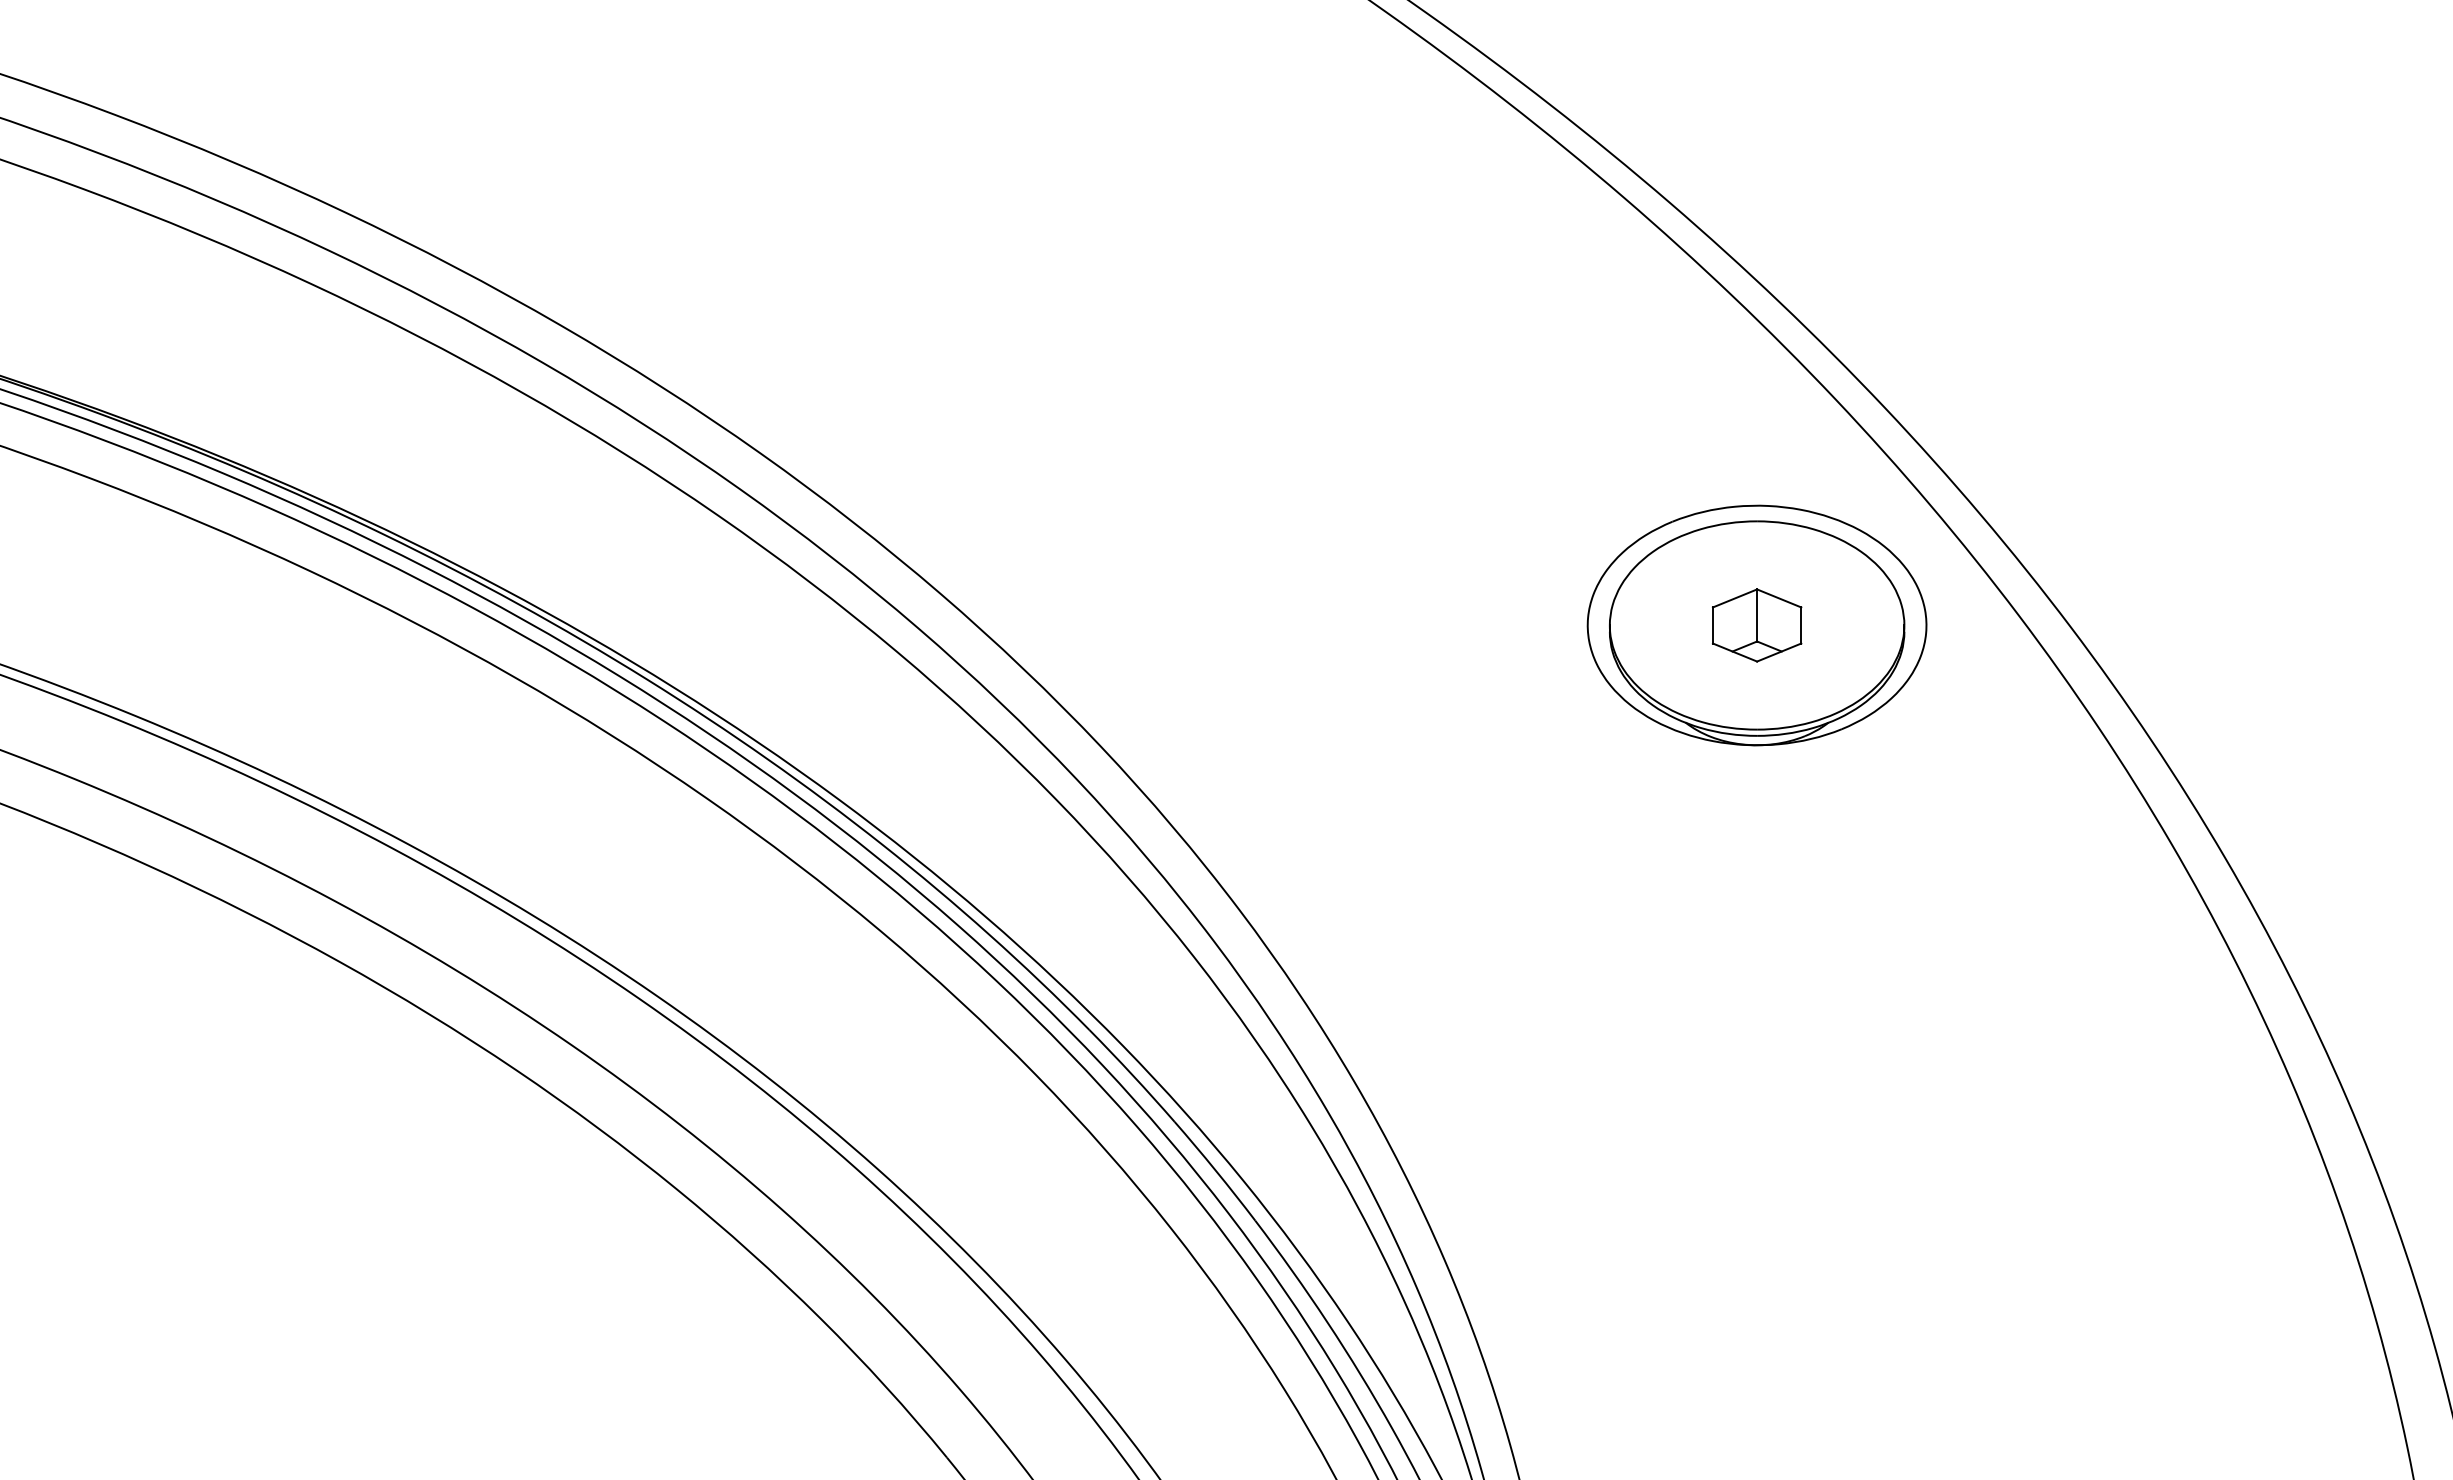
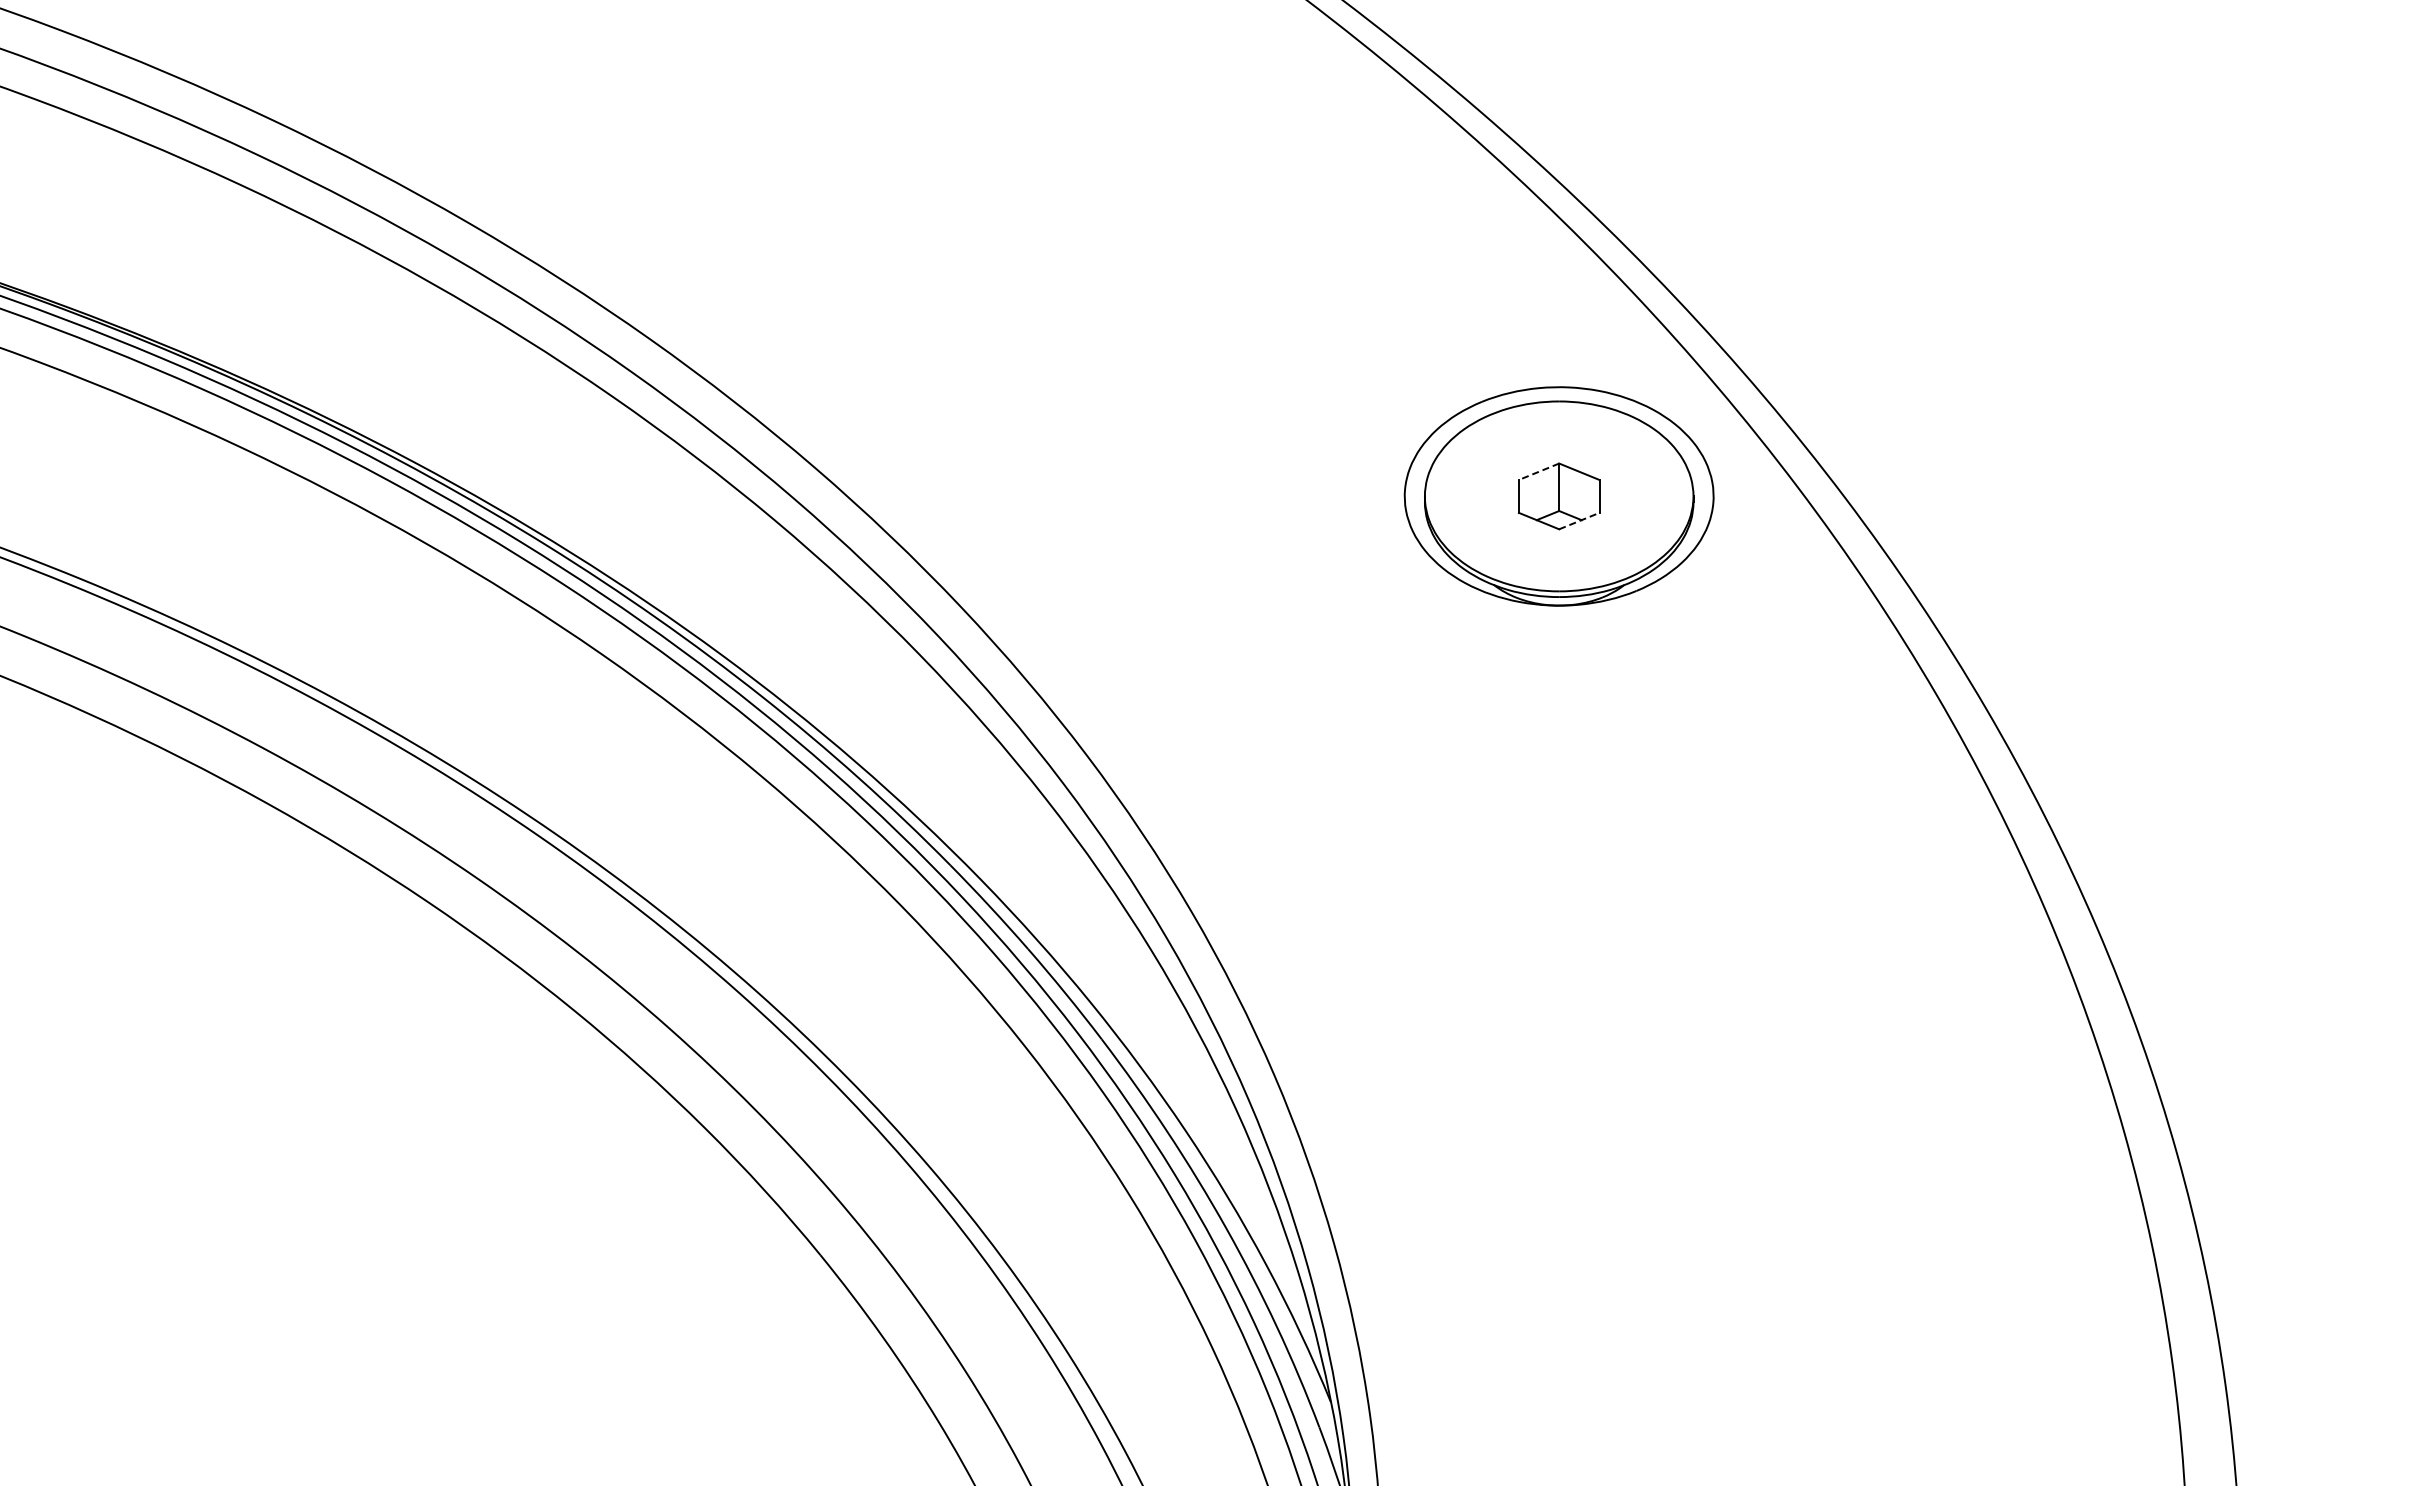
line: (1735, 598) -> (1539, 471), solid -> dashed
line: (1779, 652) -> (1579, 521), solid -> dashed

